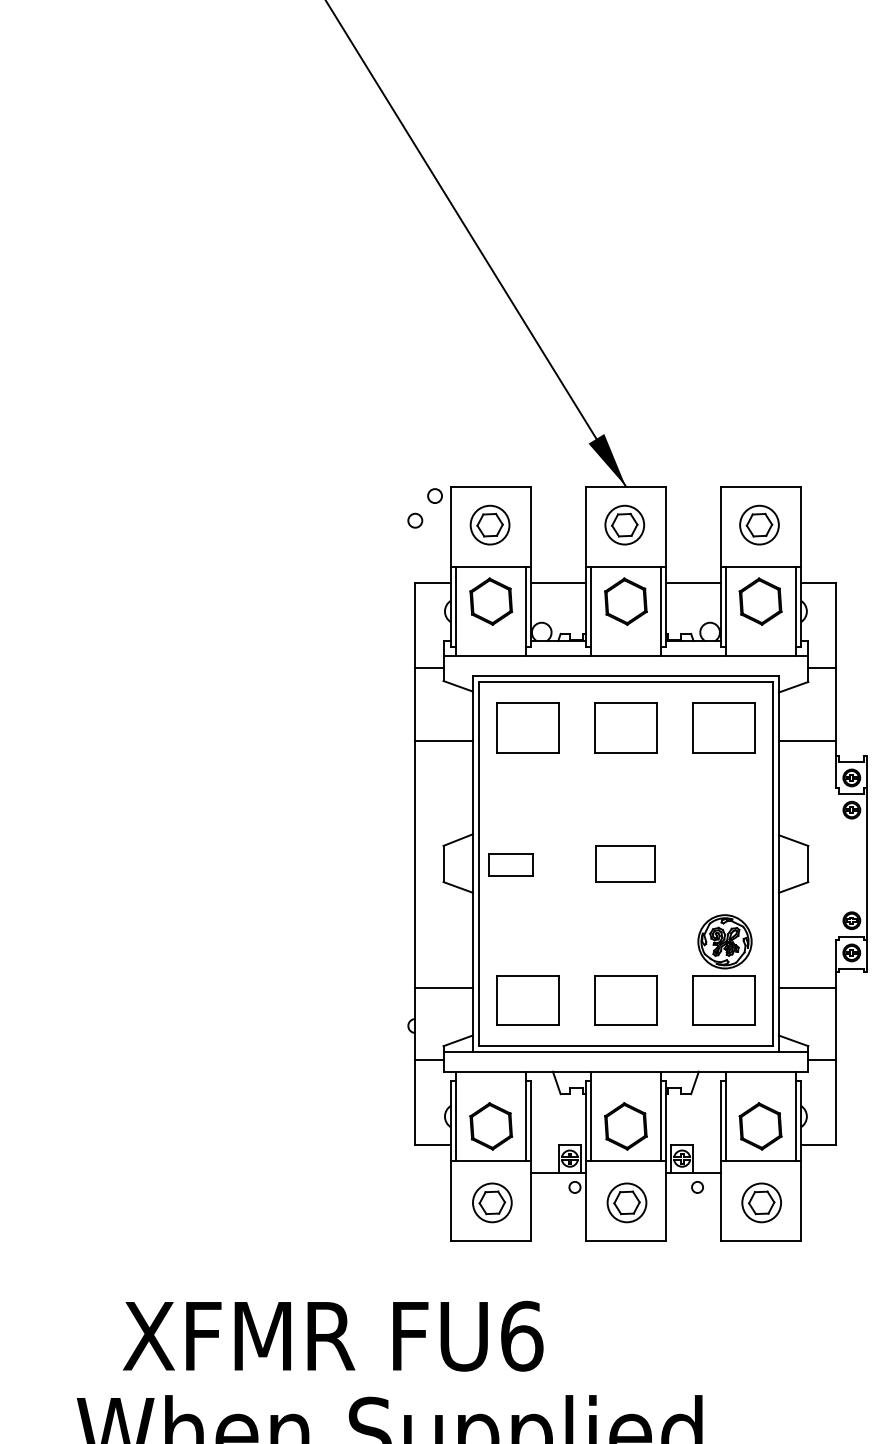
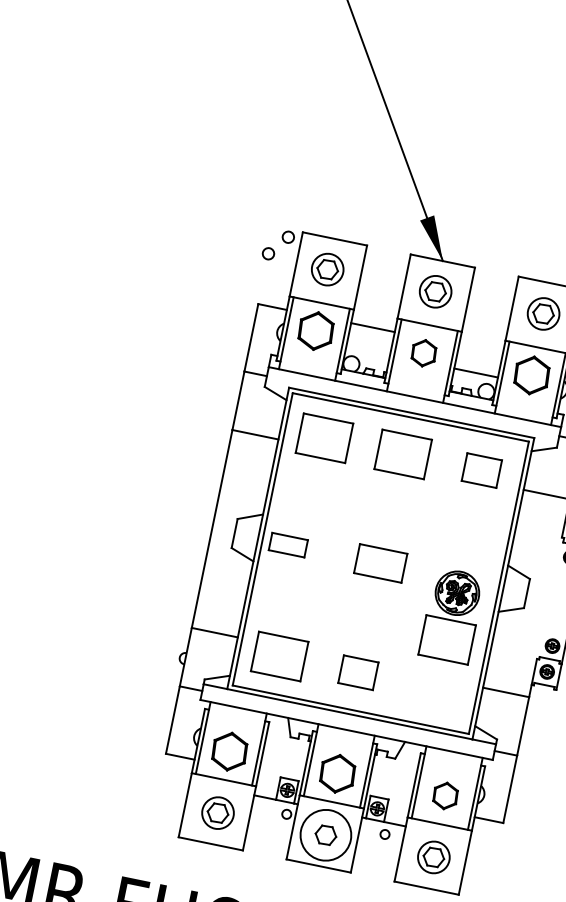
line: (692, 583) -> (475, 372), moved
part: (625, 601) -> (423, 353), size x0.7
part: (723, 727) -> (481, 470), size x0.7
part: (723, 969) -> (451, 615), moved
part: (625, 1000) -> (358, 672), size x0.7
part: (760, 1126) -> (445, 796), size x0.7
circle: (626, 1202) -> (325, 834), size x1.6

